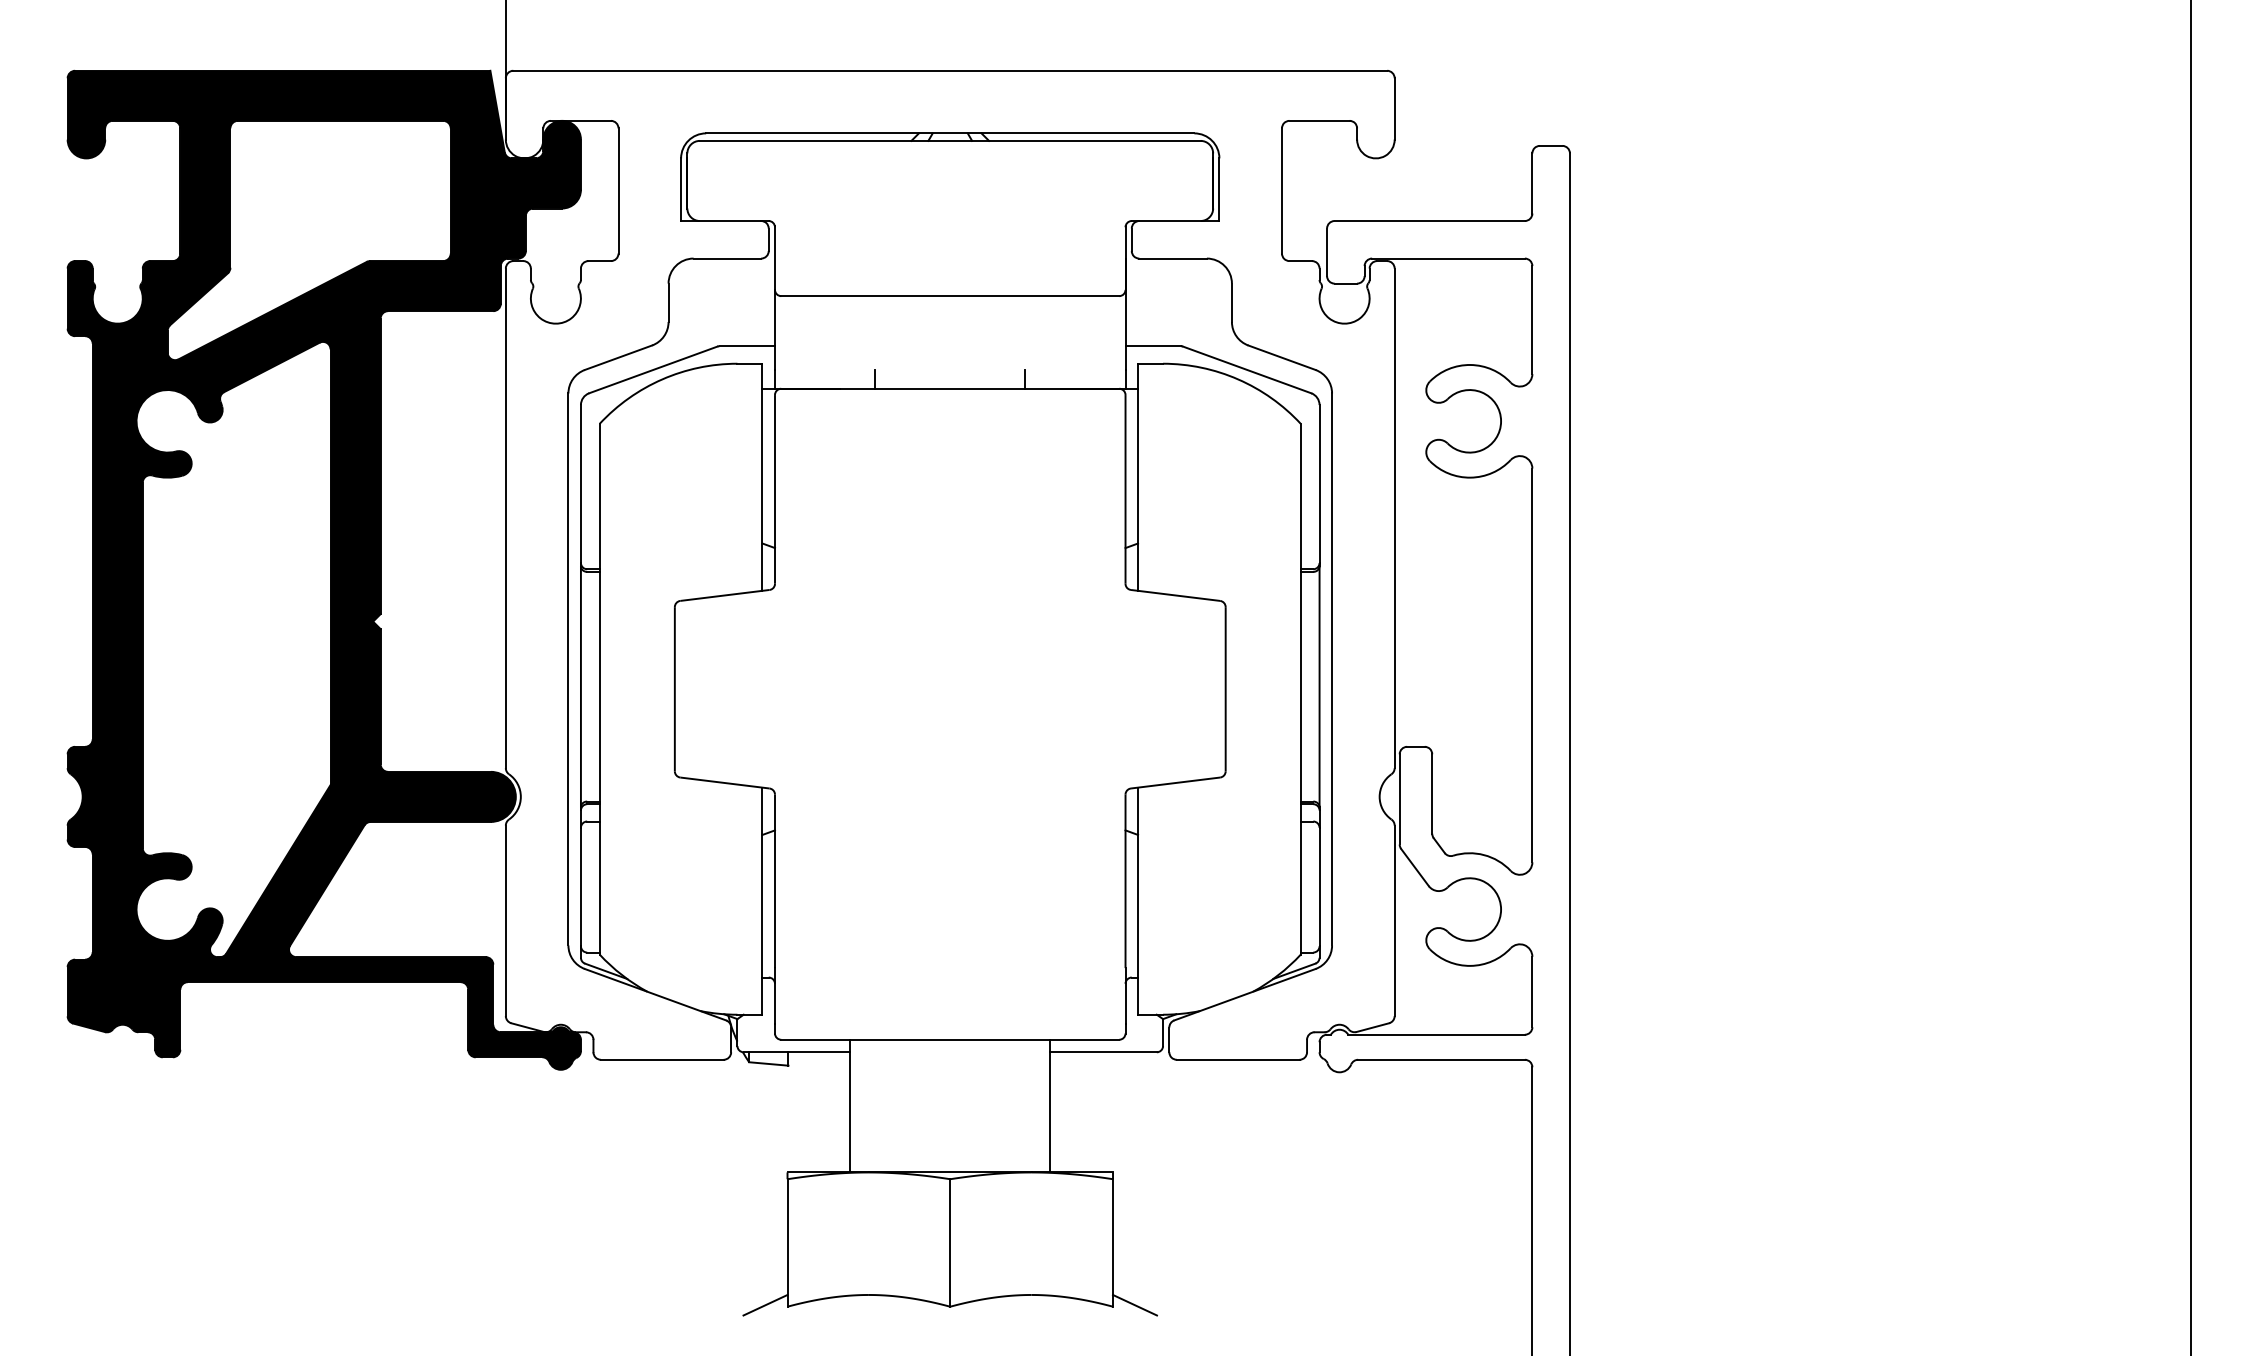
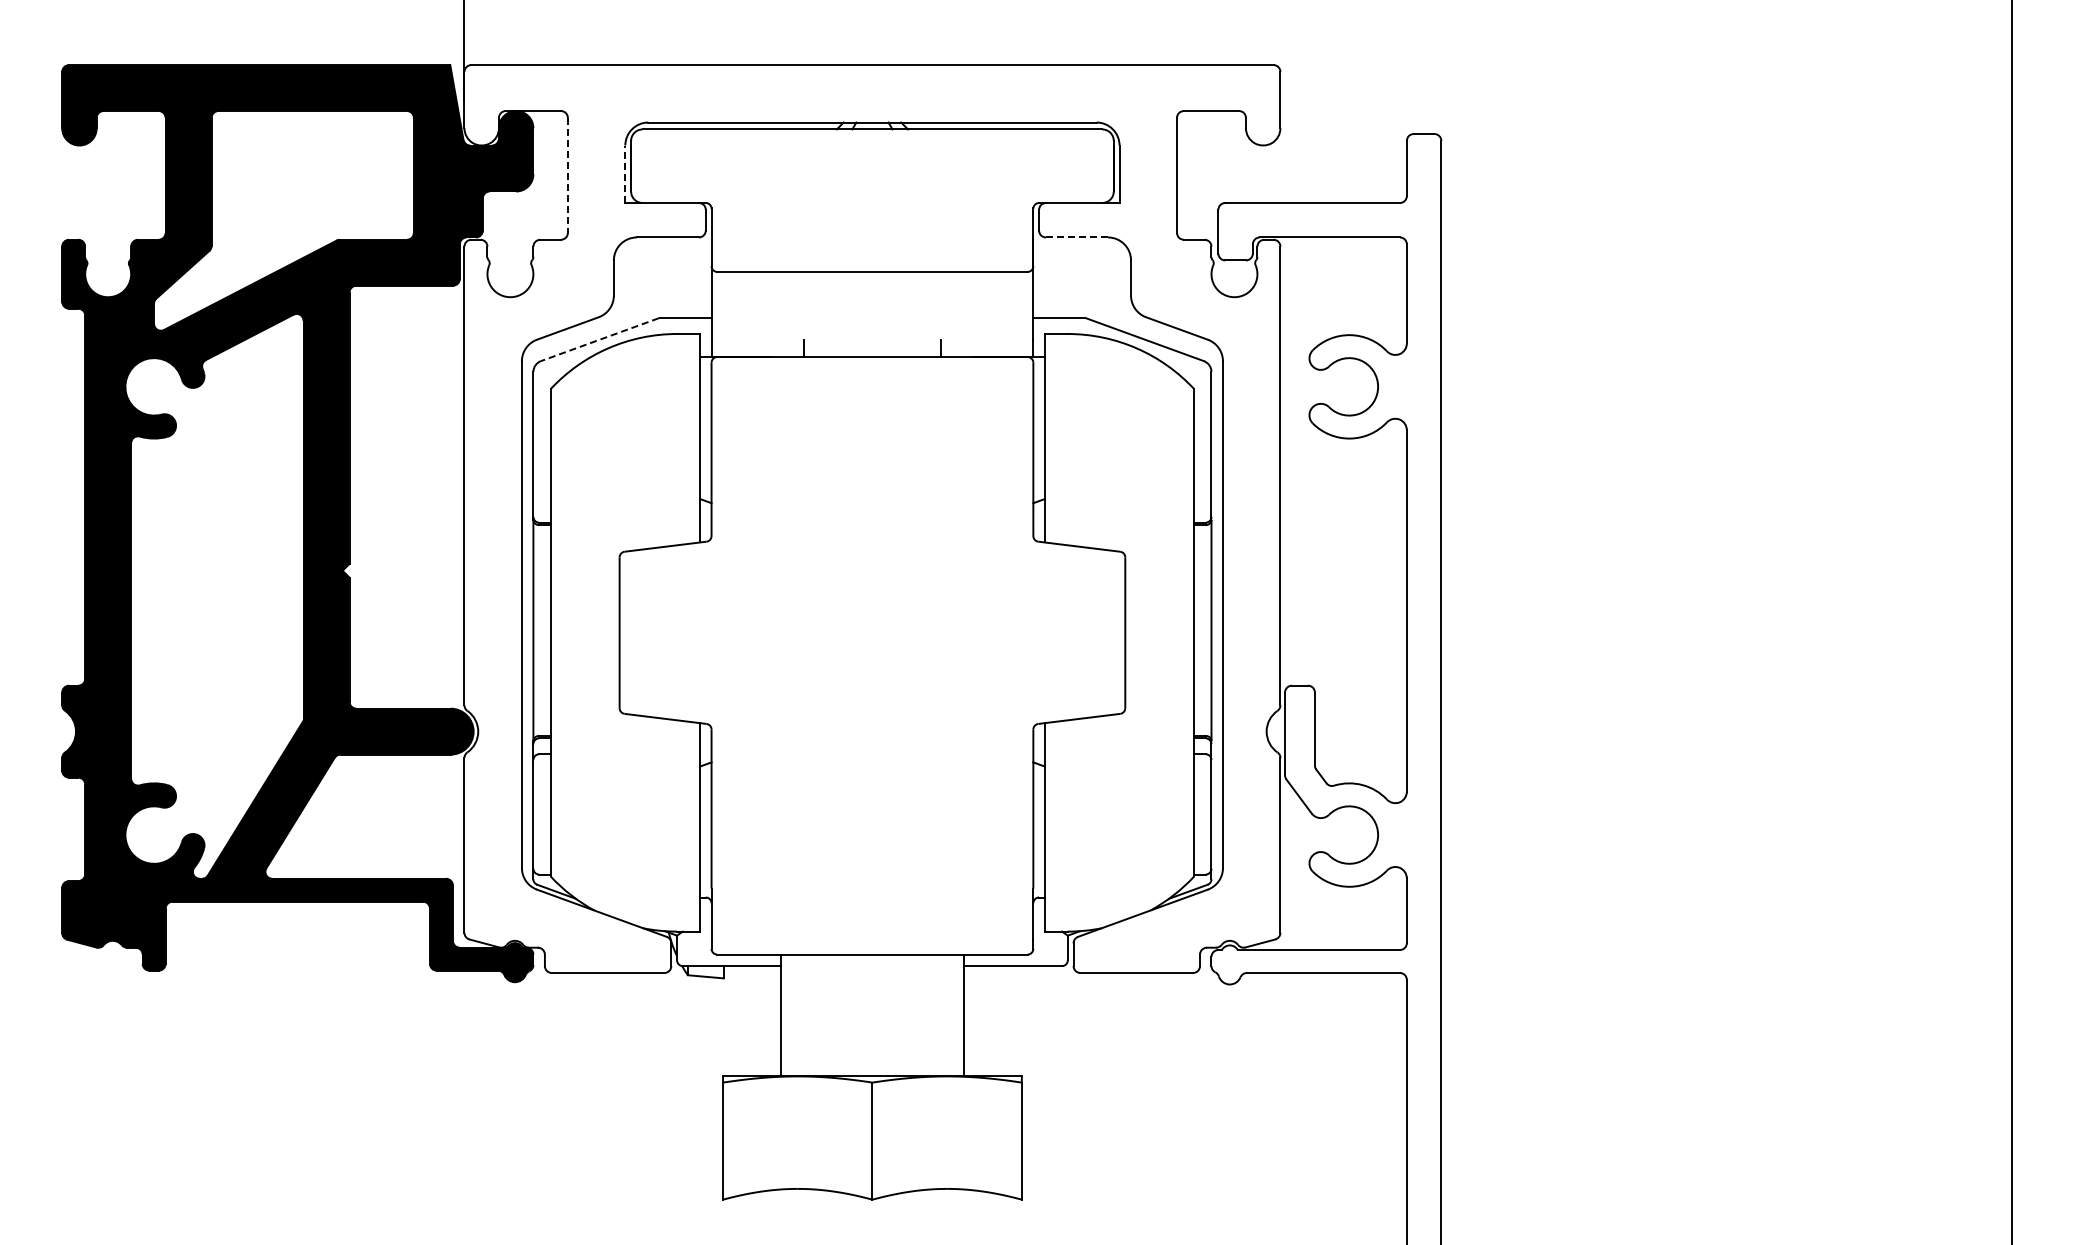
line: (681, 189) -> (625, 174), solid -> dashed
line: (618, 191) -> (567, 175), solid -> dashed
line: (1173, 258) -> (1077, 237), solid -> dashed
line: (652, 369) -> (599, 339), solid -> dashed
line: (765, 1304) -> (702, 1197), removed
line: (1134, 1304) -> (1041, 1197), removed

